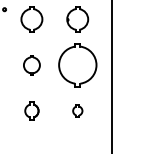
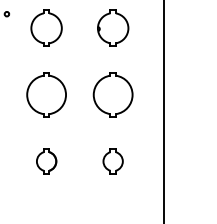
part: (31, 65) -> (46, 95), size x1.67
part: (77, 65) -> (112, 95), size x0.71
part: (77, 110) -> (112, 160), size x1.43

